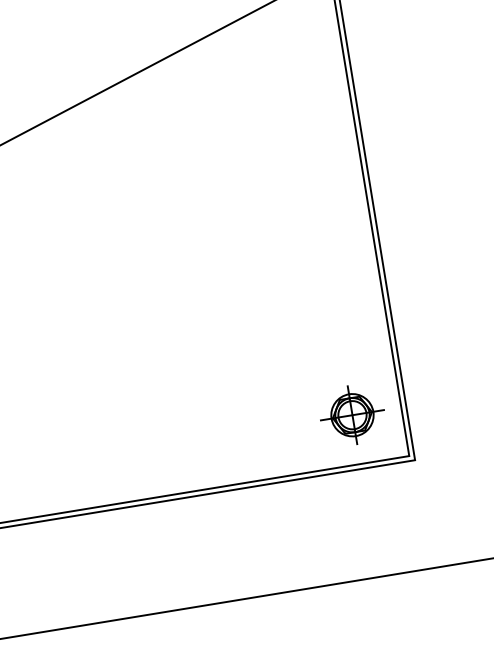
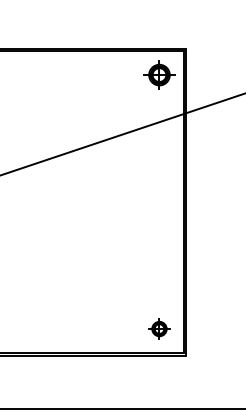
part: (352, 414) -> (159, 328), size x0.7

